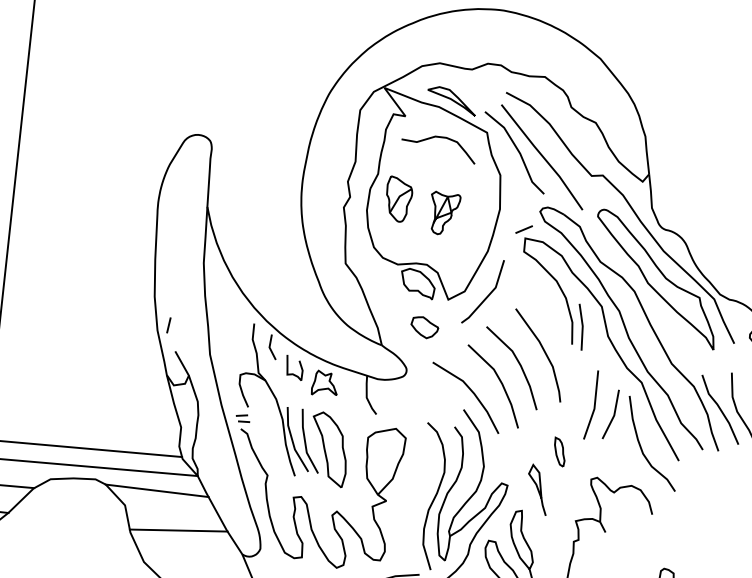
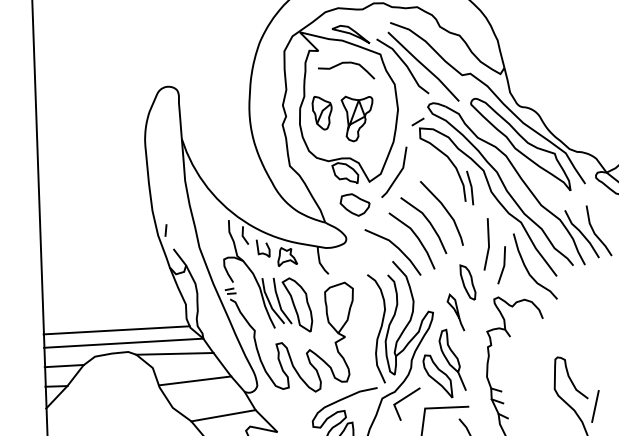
part: (443, 213) -> (356, 118), size x1.43
part: (424, 326) -> (354, 204), size x1.43
line: (613, 415) -> (503, 265), moved
part: (559, 452) -> (467, 282), size x1.67

